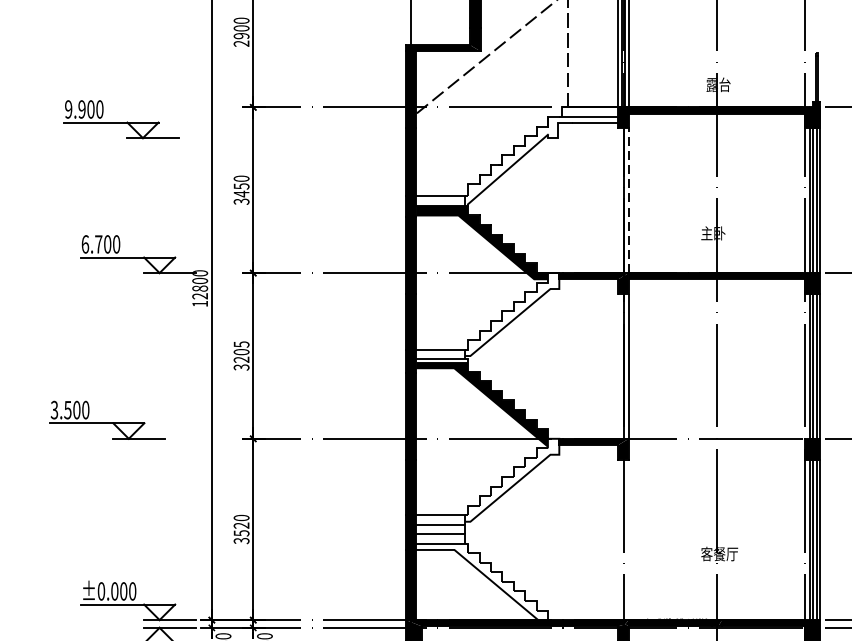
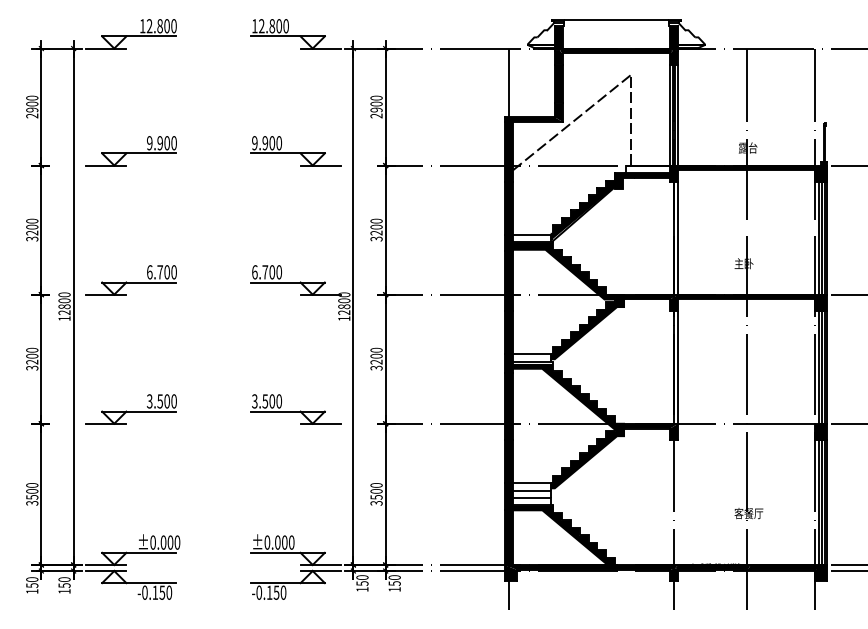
part: (120, 120) -> (295, 151), moved
fill: (541, 159) -> (610, 206), added
text: (241, 189) -> (376, 229), 3450 -> 3200
line: (629, 199) -> (678, 237), dashed -> solid
fill: (512, 313) -> (587, 326), added
text: (241, 343) -> (376, 349), 3205 -> 3200
part: (106, 420) -> (295, 409), moved
fill: (512, 479) -> (587, 455), added
text: (241, 525) -> (376, 491), 3520 -> 3500
fill: (481, 580) -> (563, 534), added

